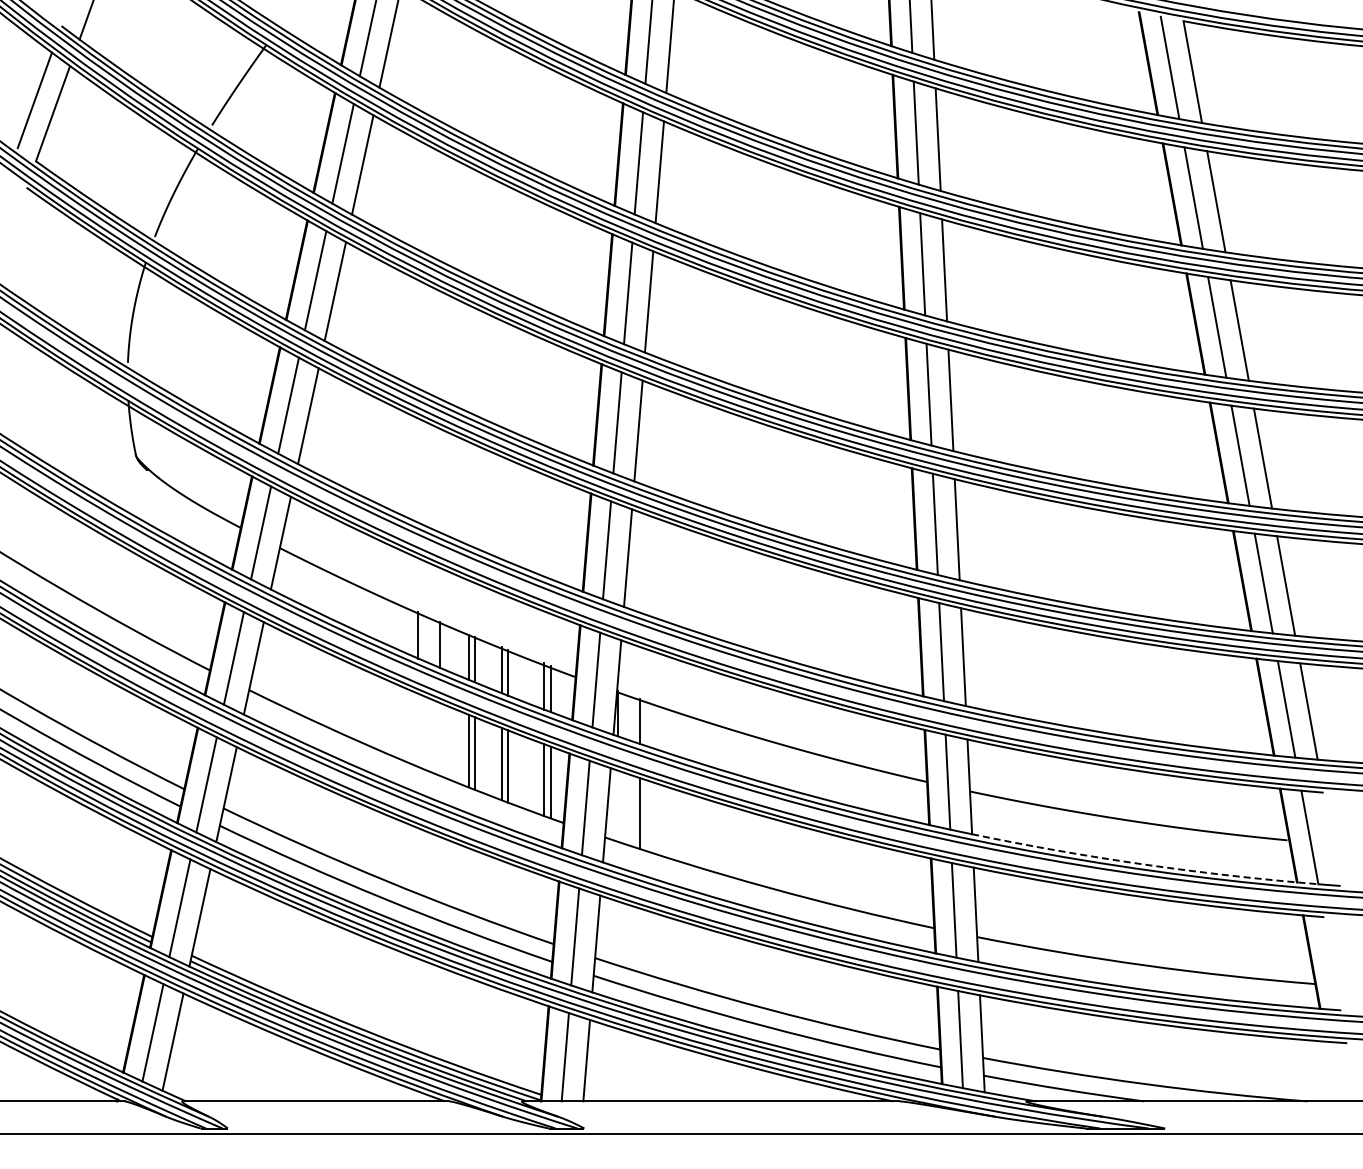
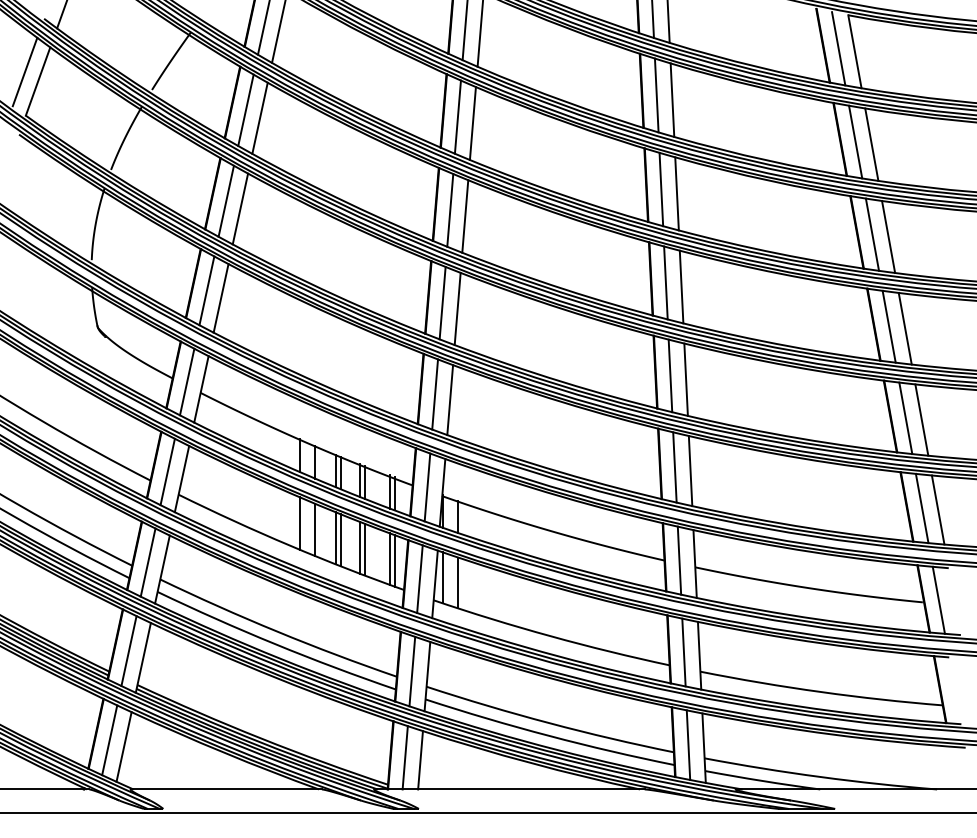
line: (418, 730) -> (300, 523), added
line: (439, 738) -> (315, 529), added
line: (617, 805) -> (442, 577), added
arc: (1144, 864) -> (820, 619), dashed -> solid

